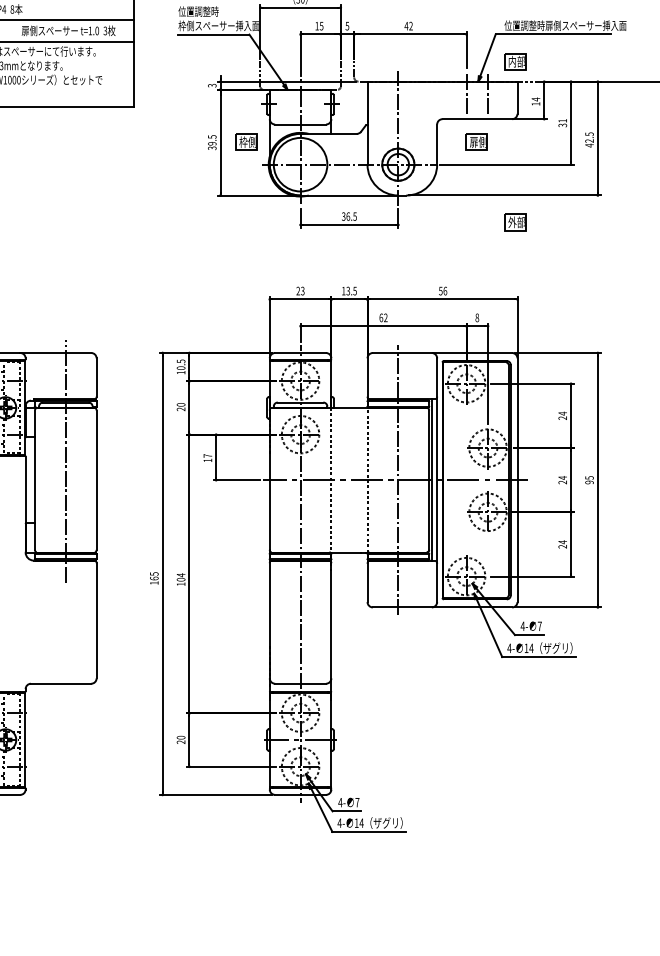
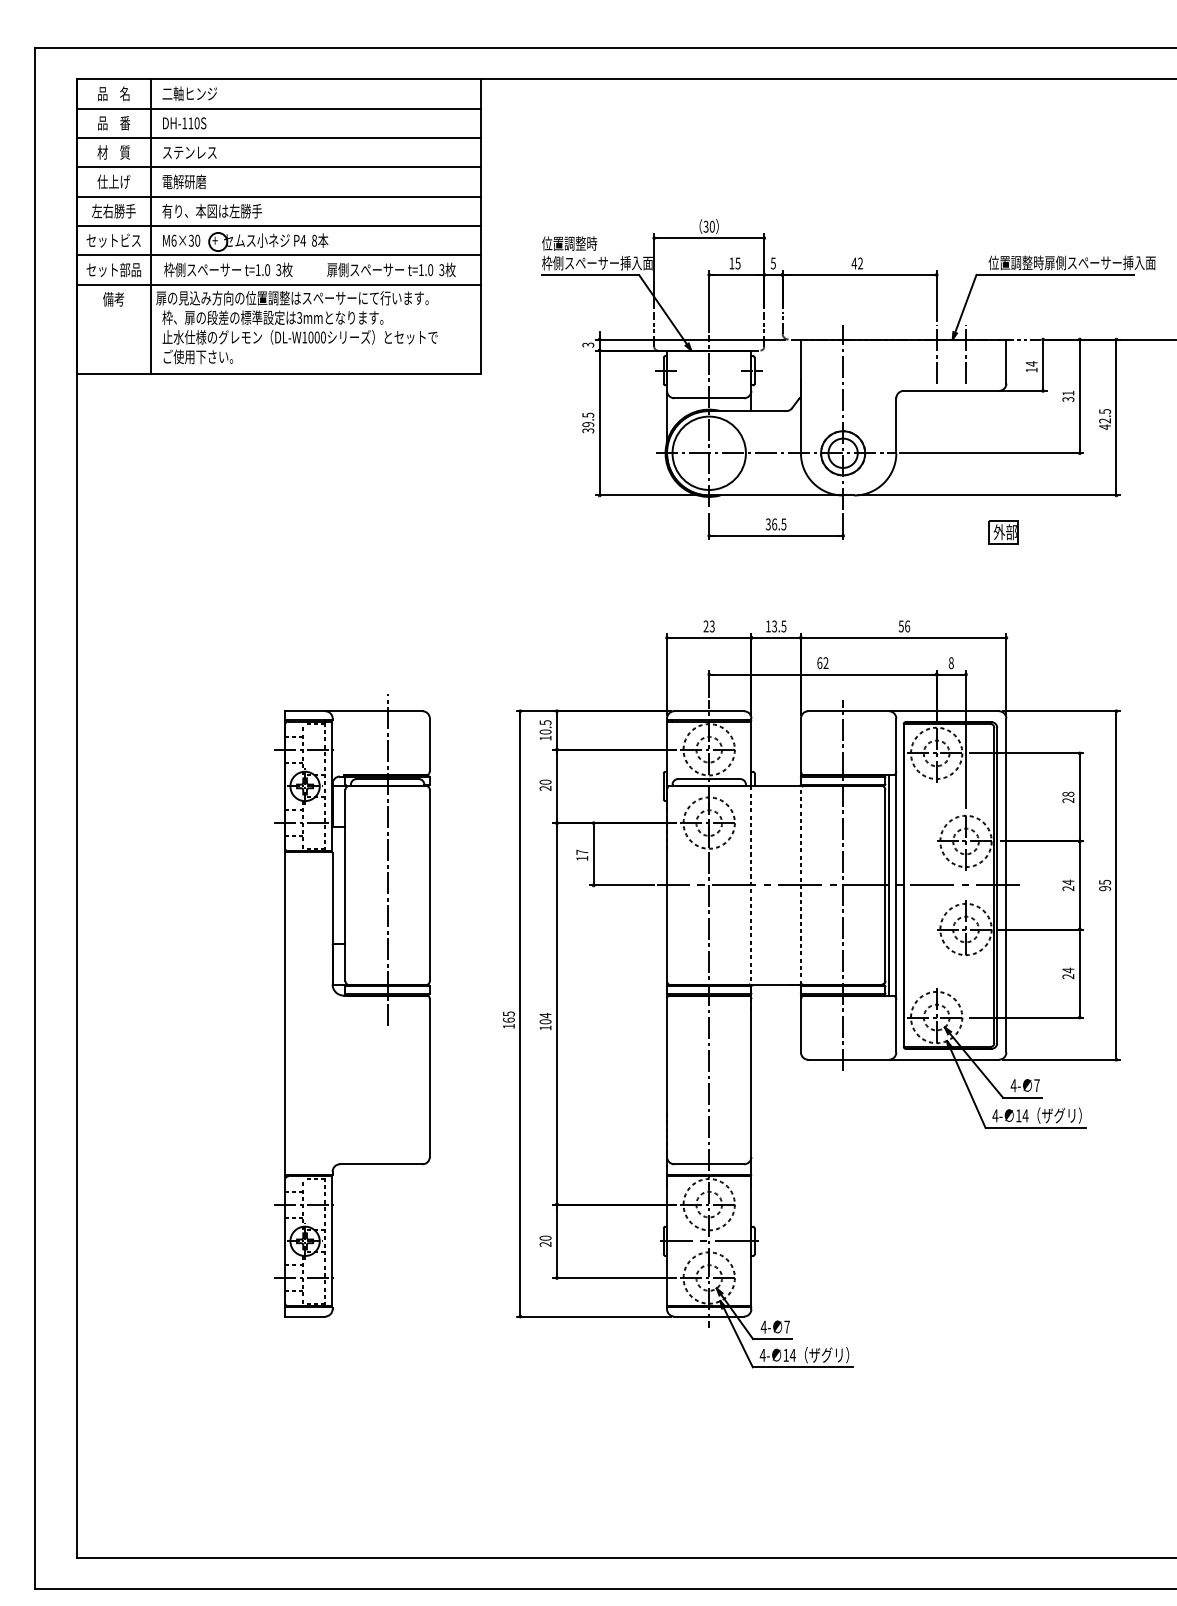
part: (515, 61) -> (1003, 312), removed
part: (246, 142) -> (634, 422), removed
part: (476, 142) -> (950, 422), removed
text: (562, 413) -> (1068, 794), 24 -> 28

